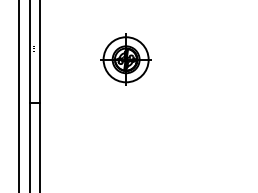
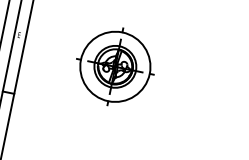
part: (125, 59) -> (114, 66), size x1.43

